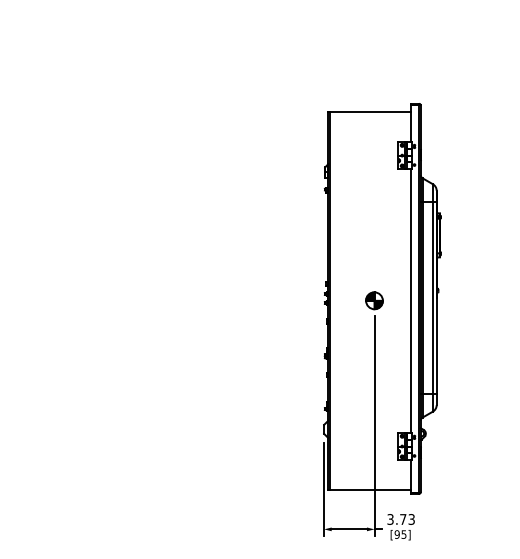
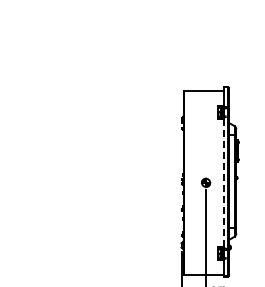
line: (410, 302) -> (223, 183), solid -> dashed

